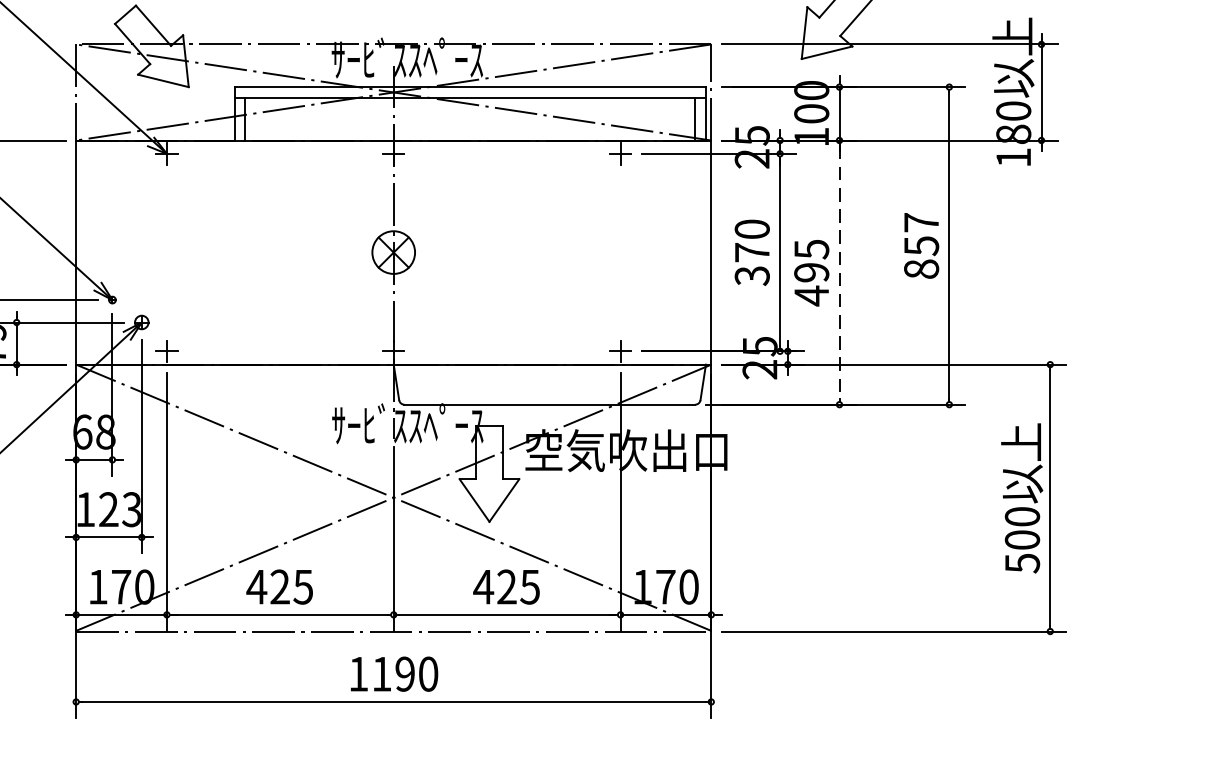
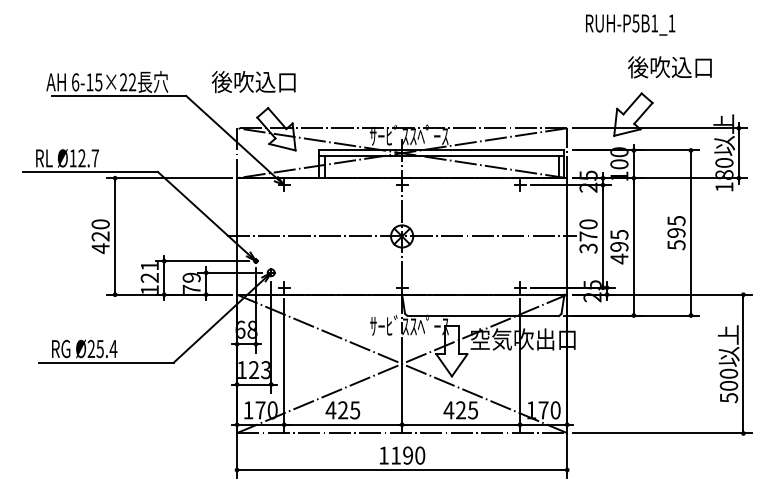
text: (921, 244) -> (676, 232), 857 -> 595
line: (392, 252) -> (401, 236), added
line: (838, 271) -> (633, 246), dashed -> solid

